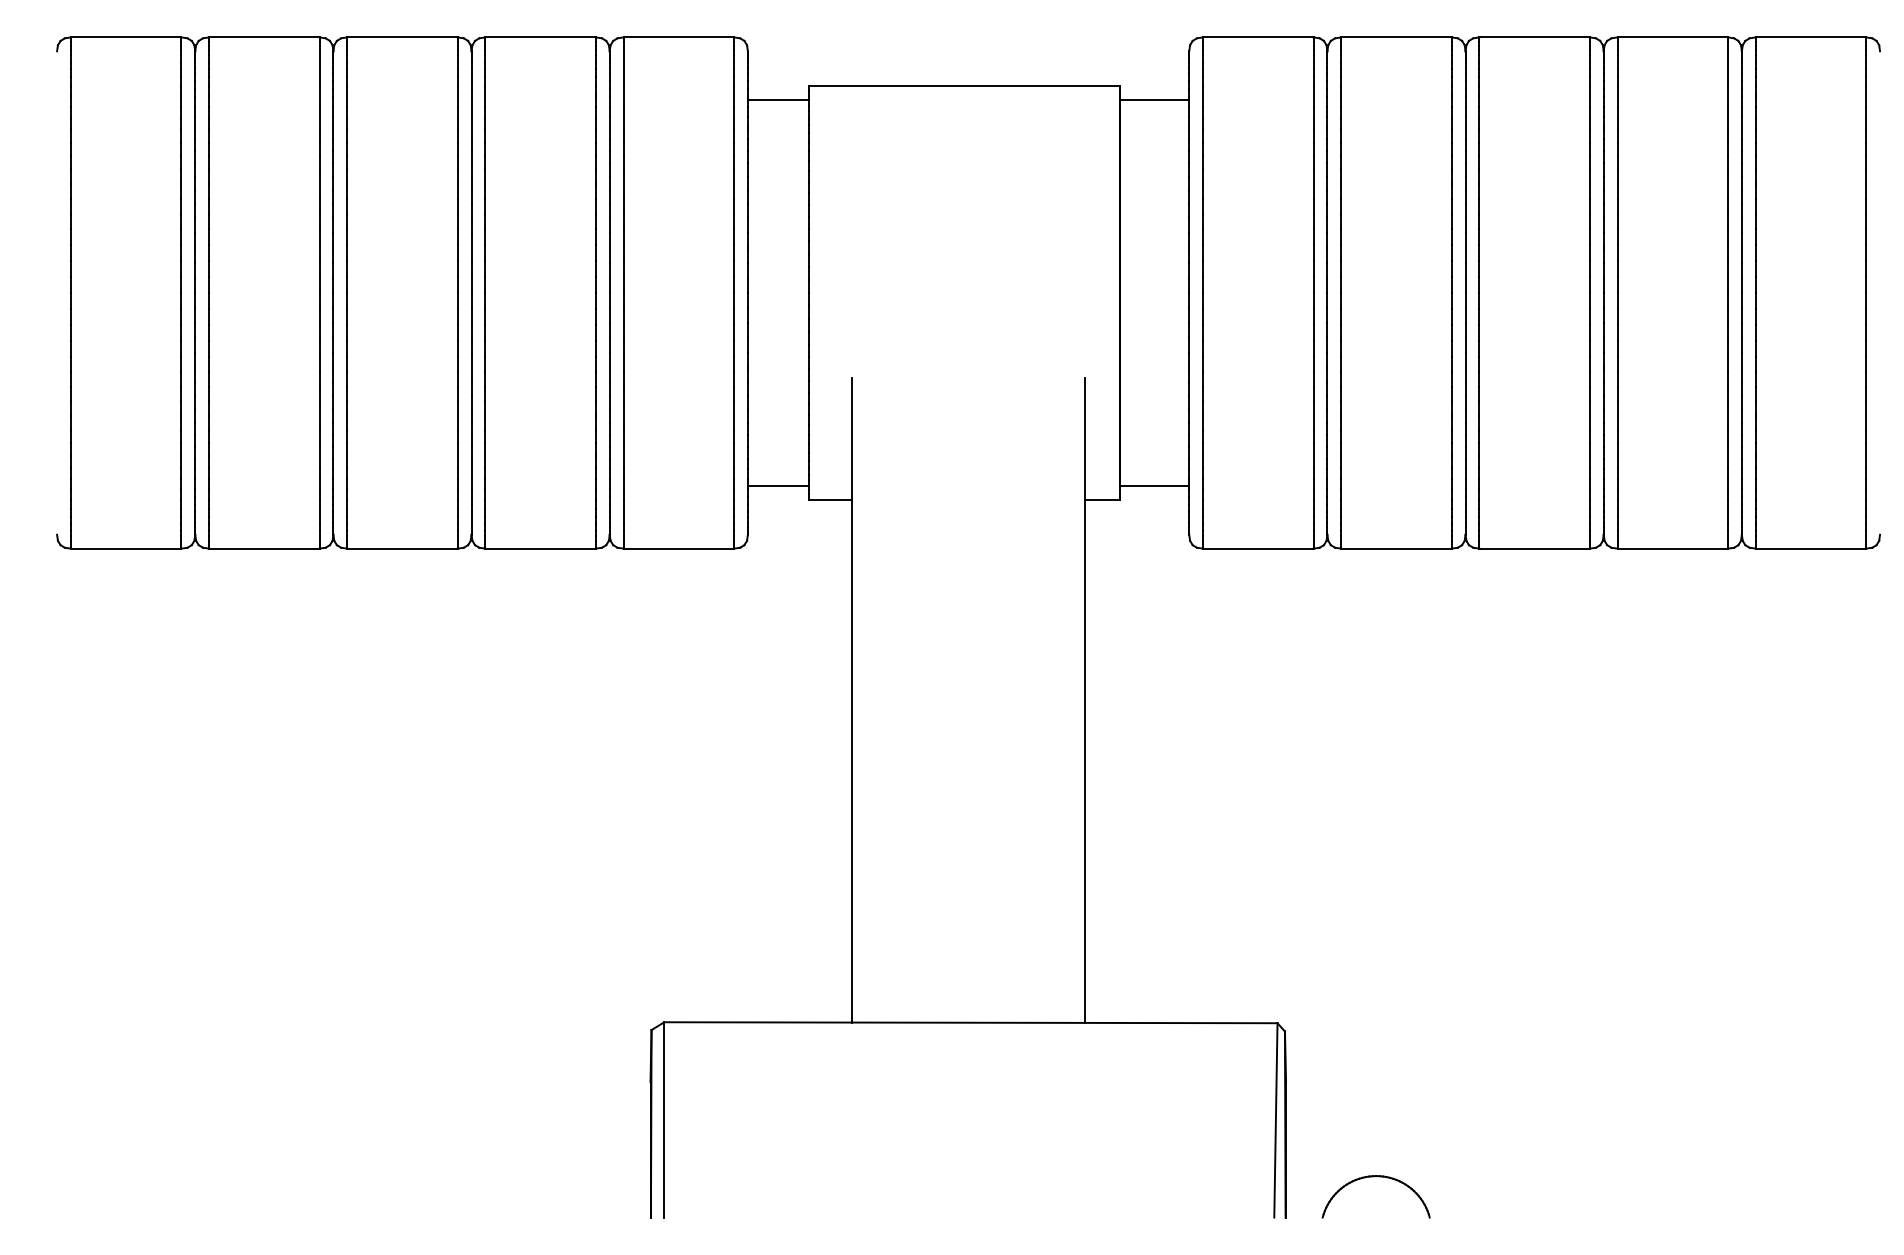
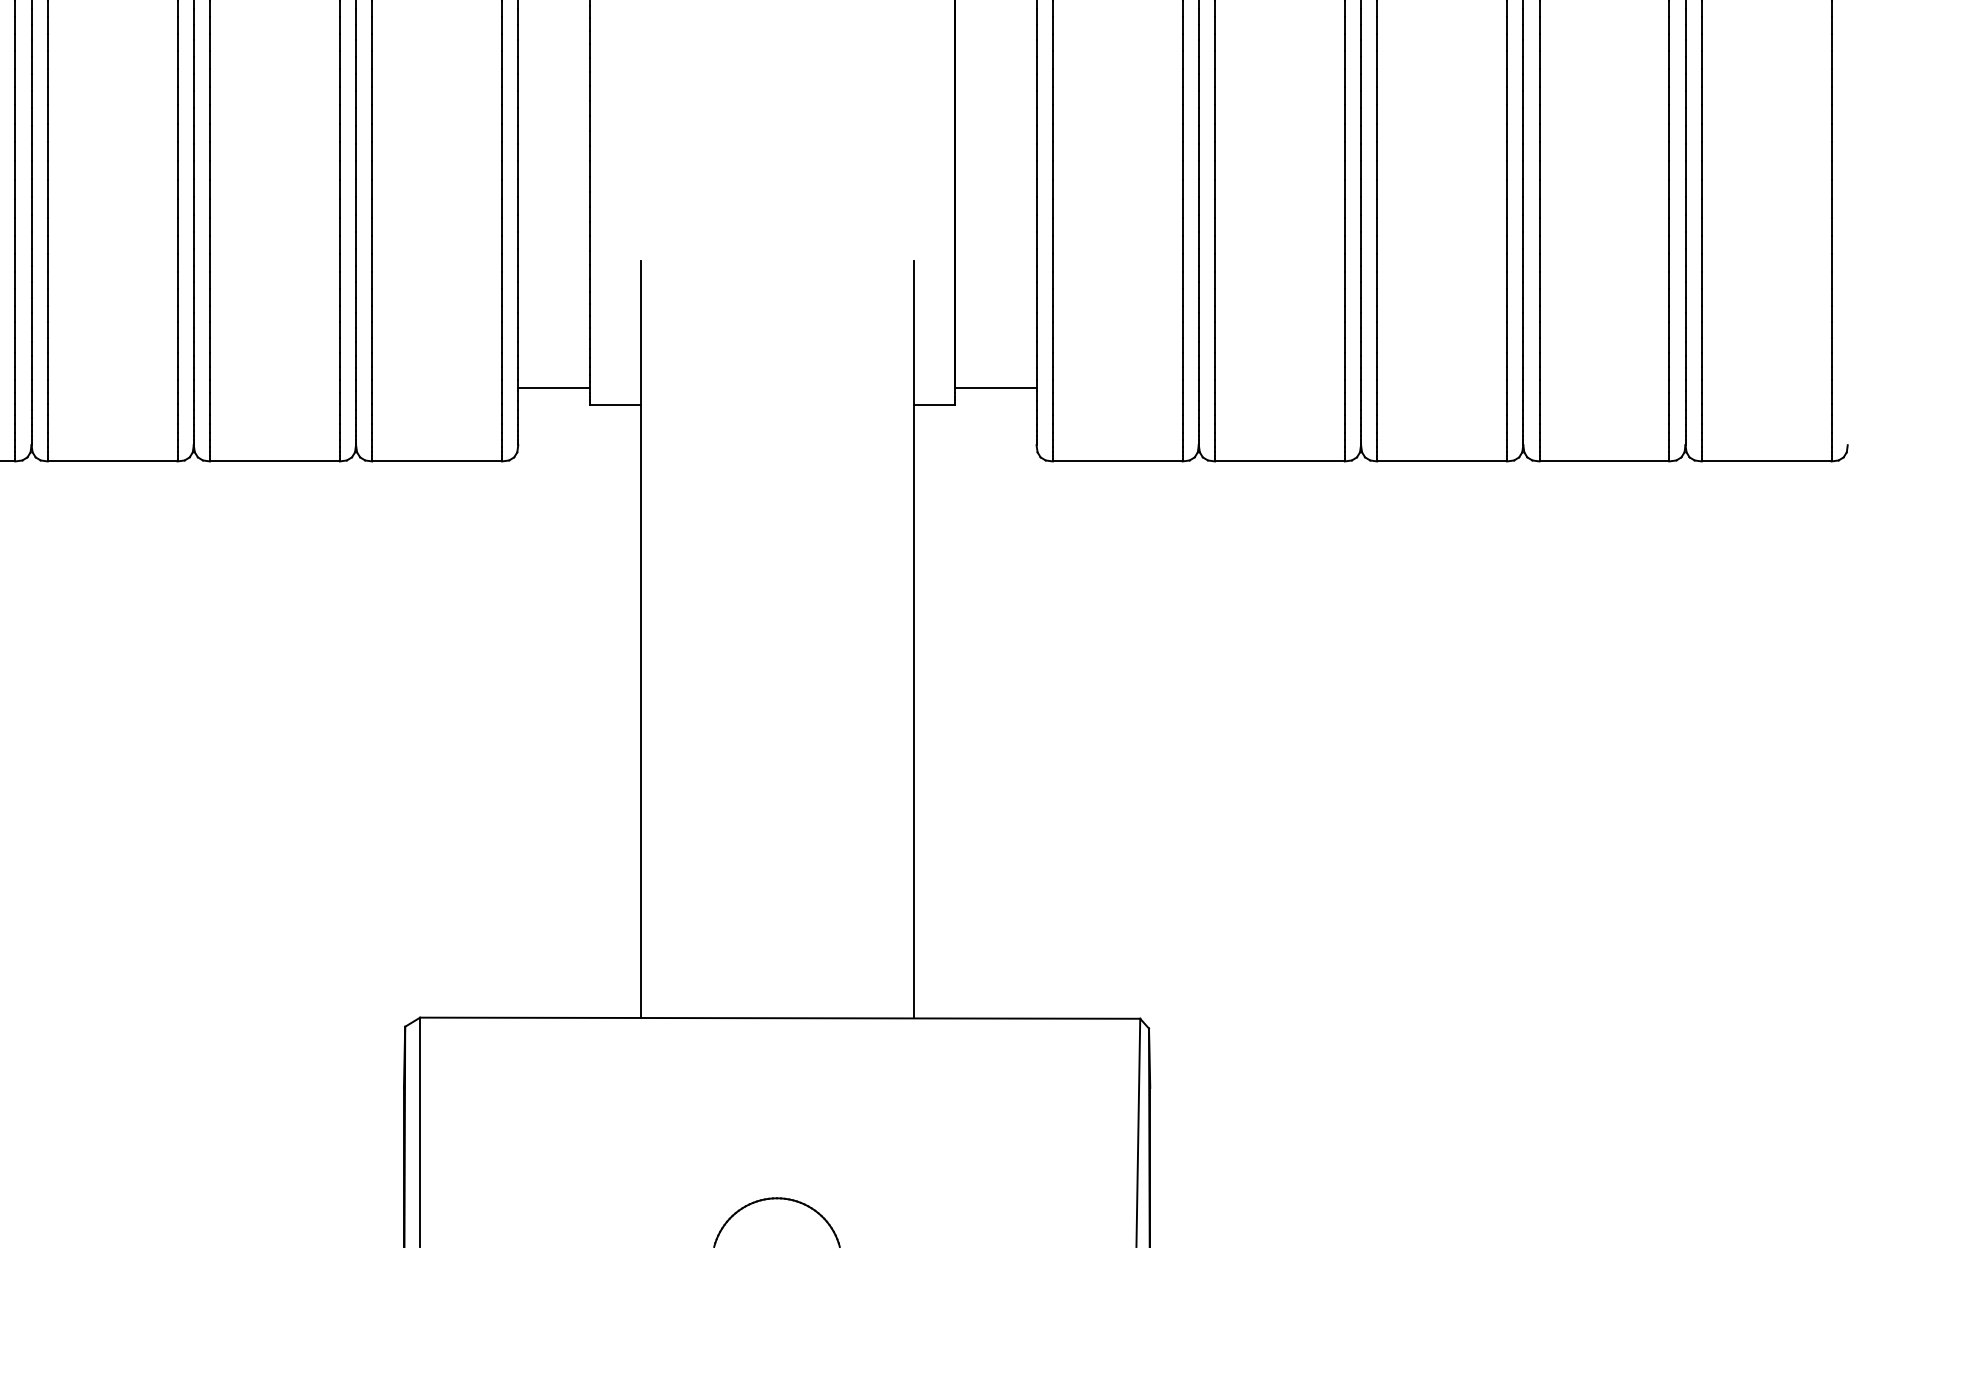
part: (1373, 1177) -> (773, 1199), moved

